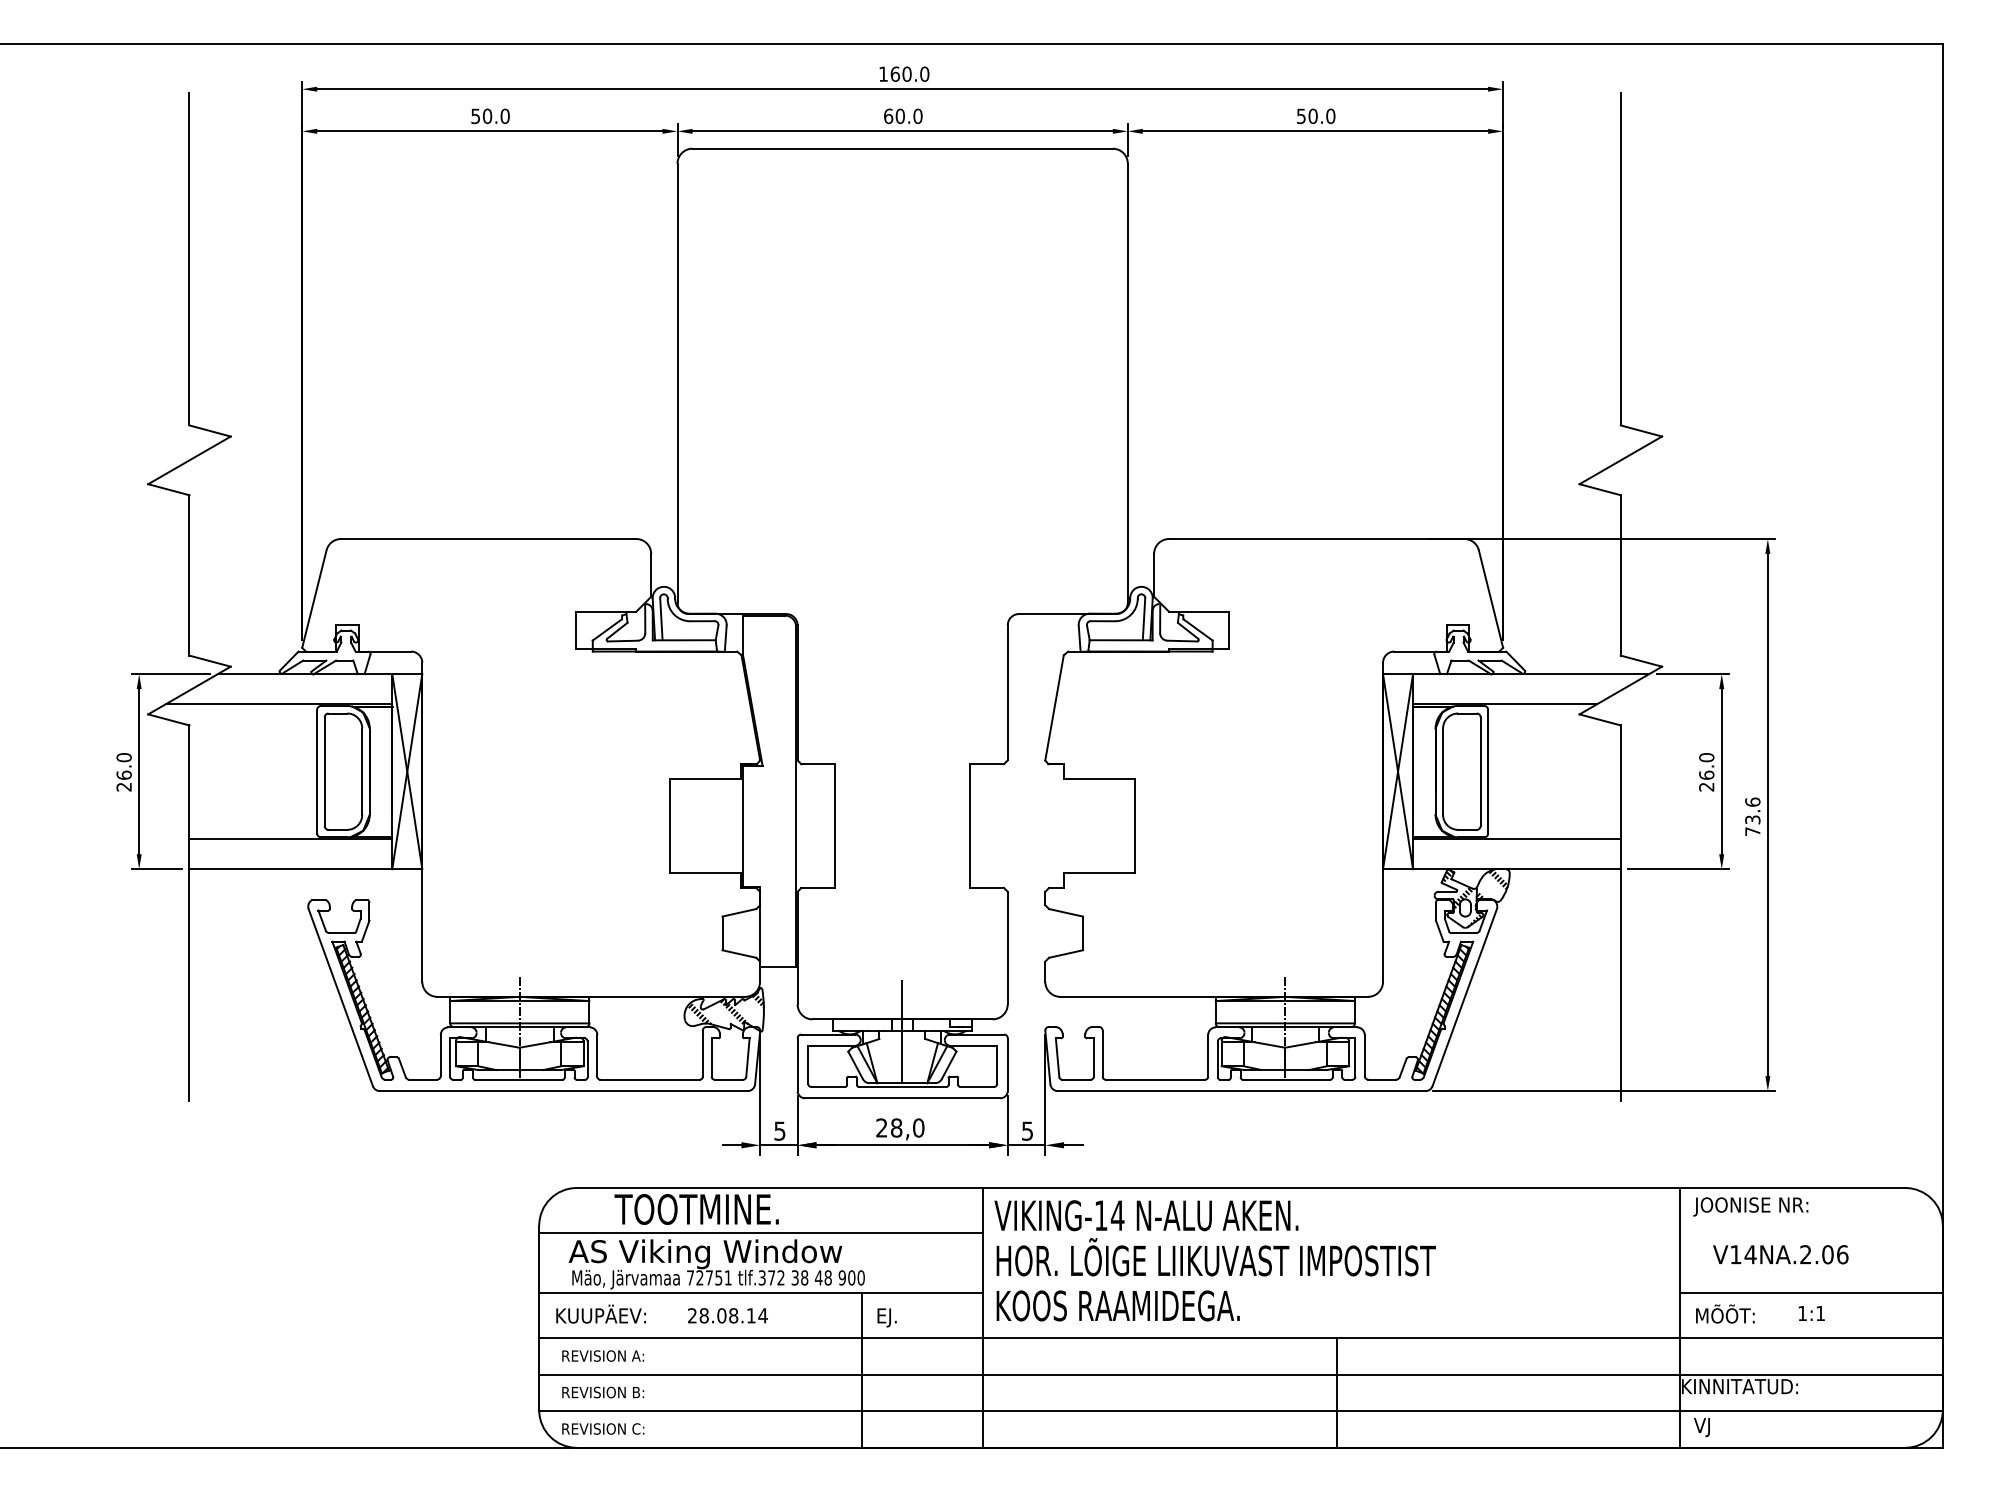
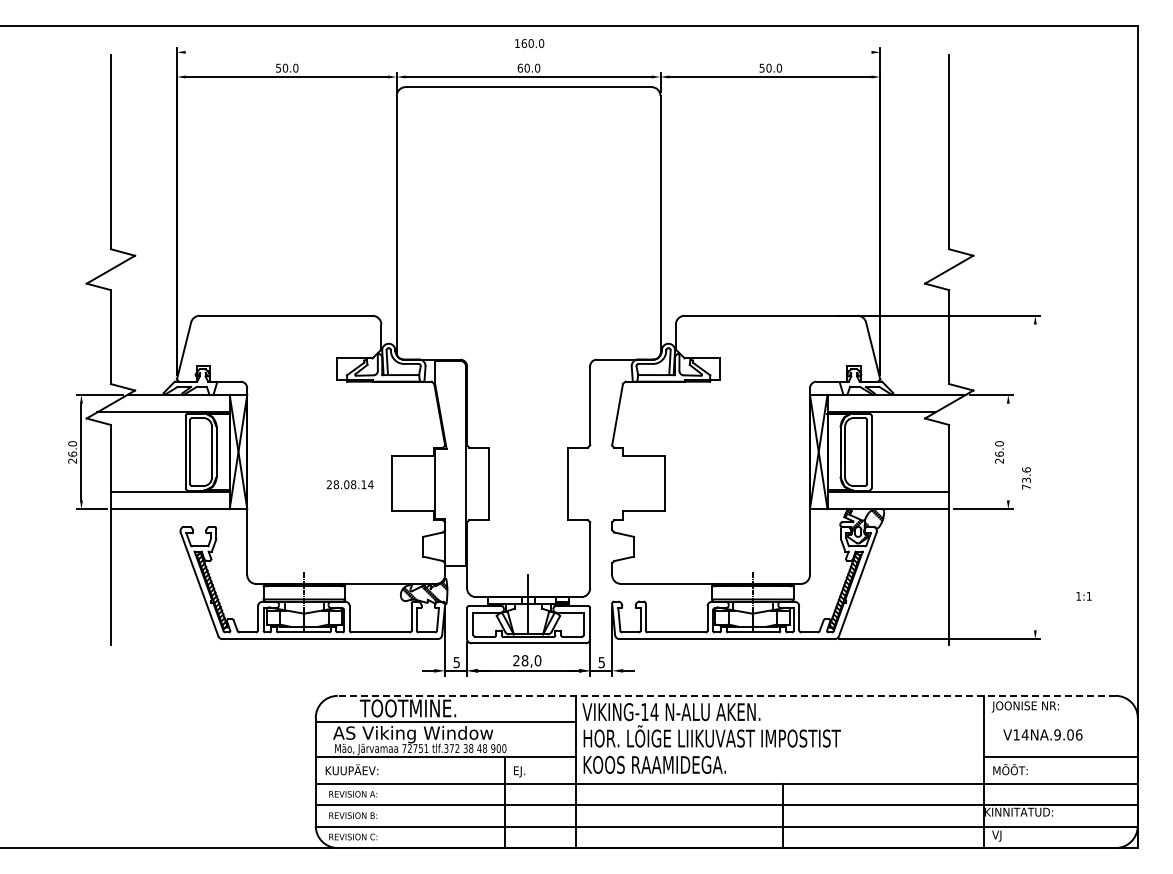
line: (902, 89) -> (528, 52), removed
line: (1722, 770) -> (1008, 451), removed
line: (1768, 815) -> (1035, 477), removed
line: (1240, 1187) -> (726, 695), solid -> dashed
text: (1805, 1253) -> (1057, 734), V14NA.2.06 -> V14NA.9.06
text: (1810, 1313) -> (1083, 596), moved
text: (726, 1315) -> (349, 484), moved

